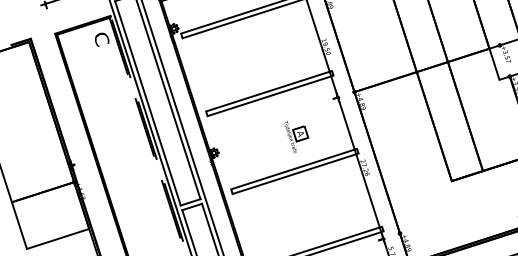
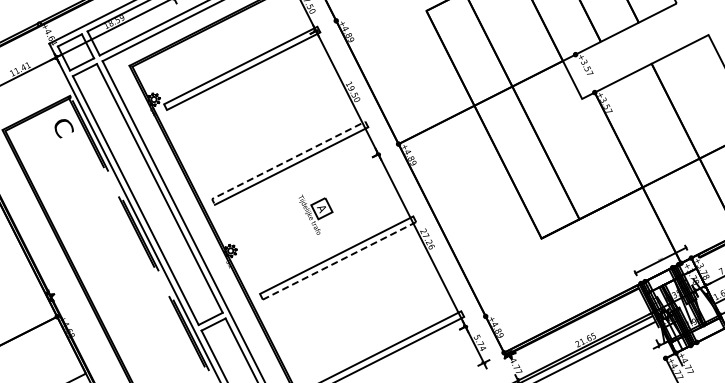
line: (268, 91) -> (288, 160), solid -> dashed
part: (295, 137) -> (315, 214), moved
line: (295, 173) -> (339, 260), solid -> dashed

